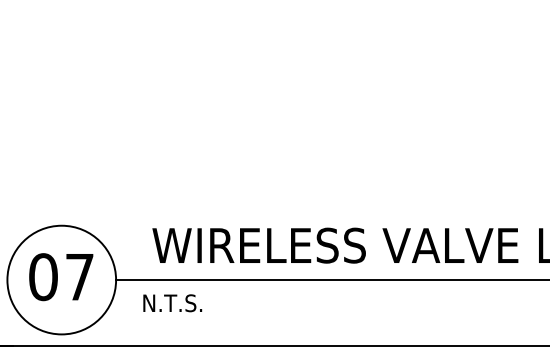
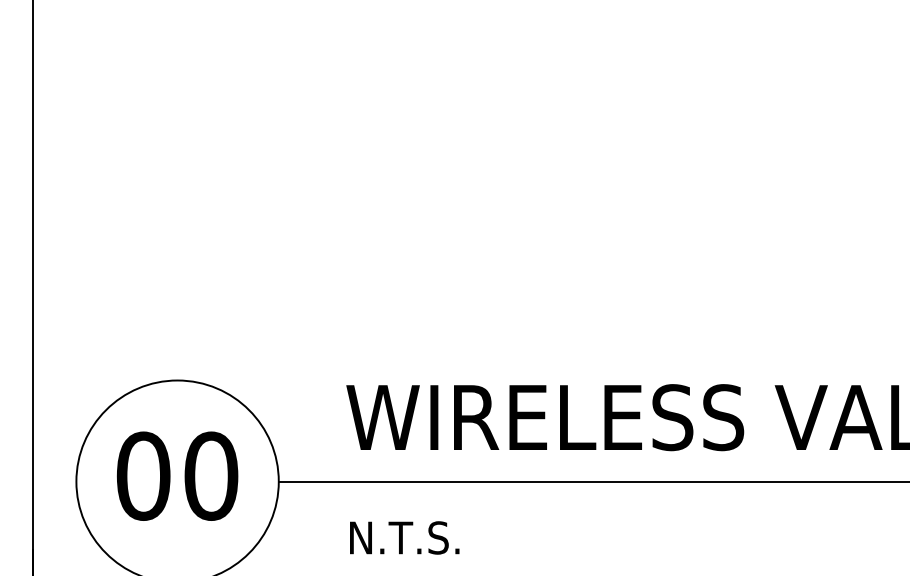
text: (79, 277) -> (210, 476), 07 -> 00
text: (172, 303) -> (404, 538), moved

